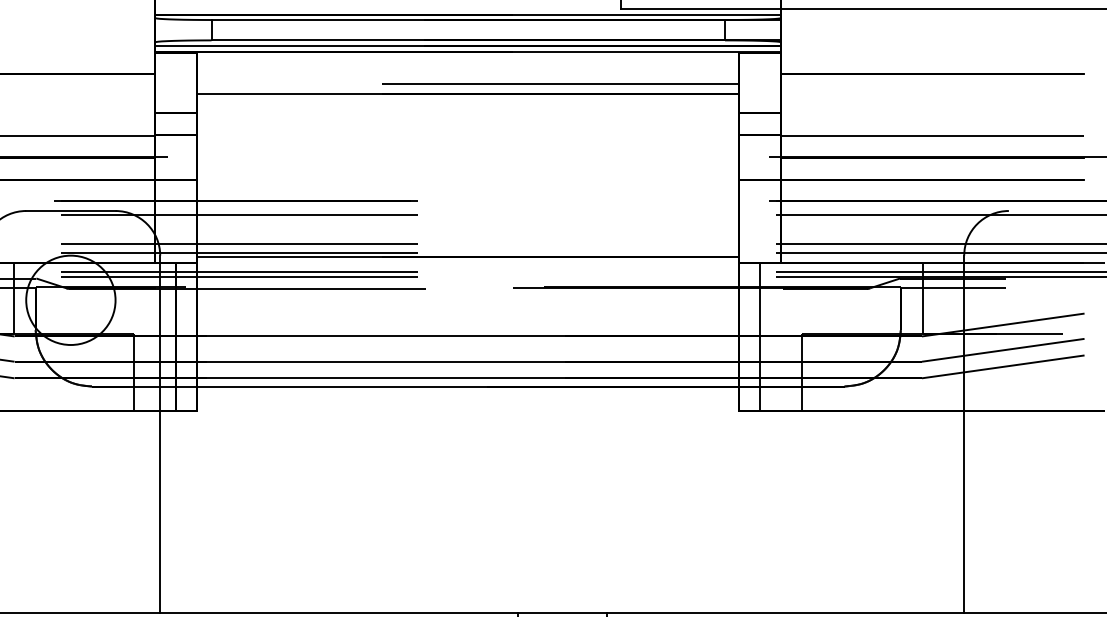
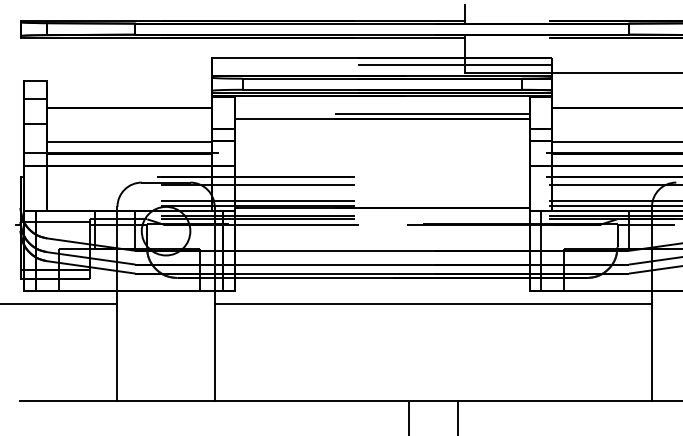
line: (560, 435) -> (432, 304), added

